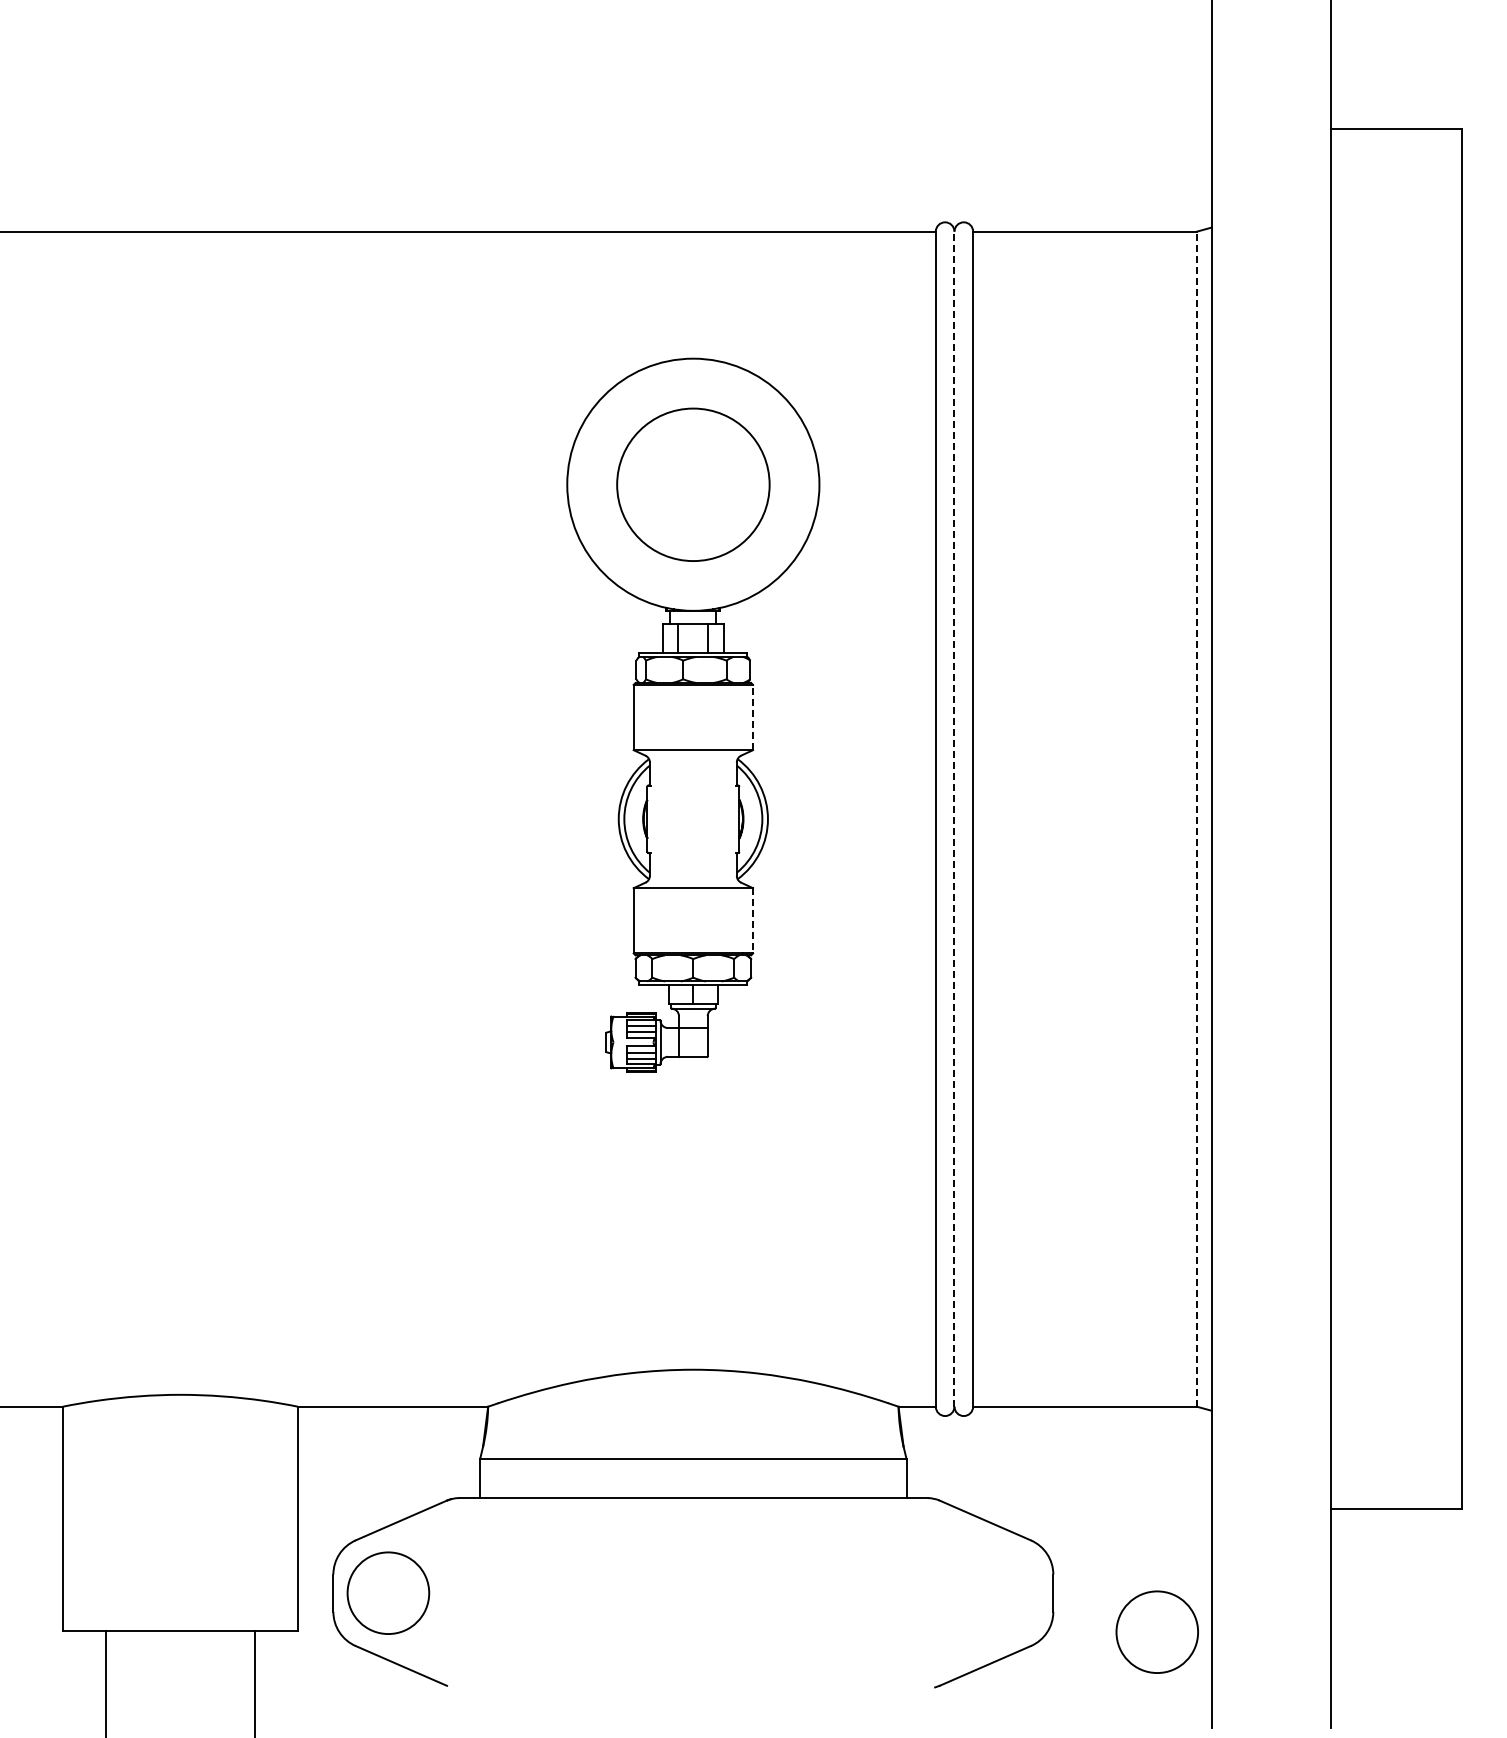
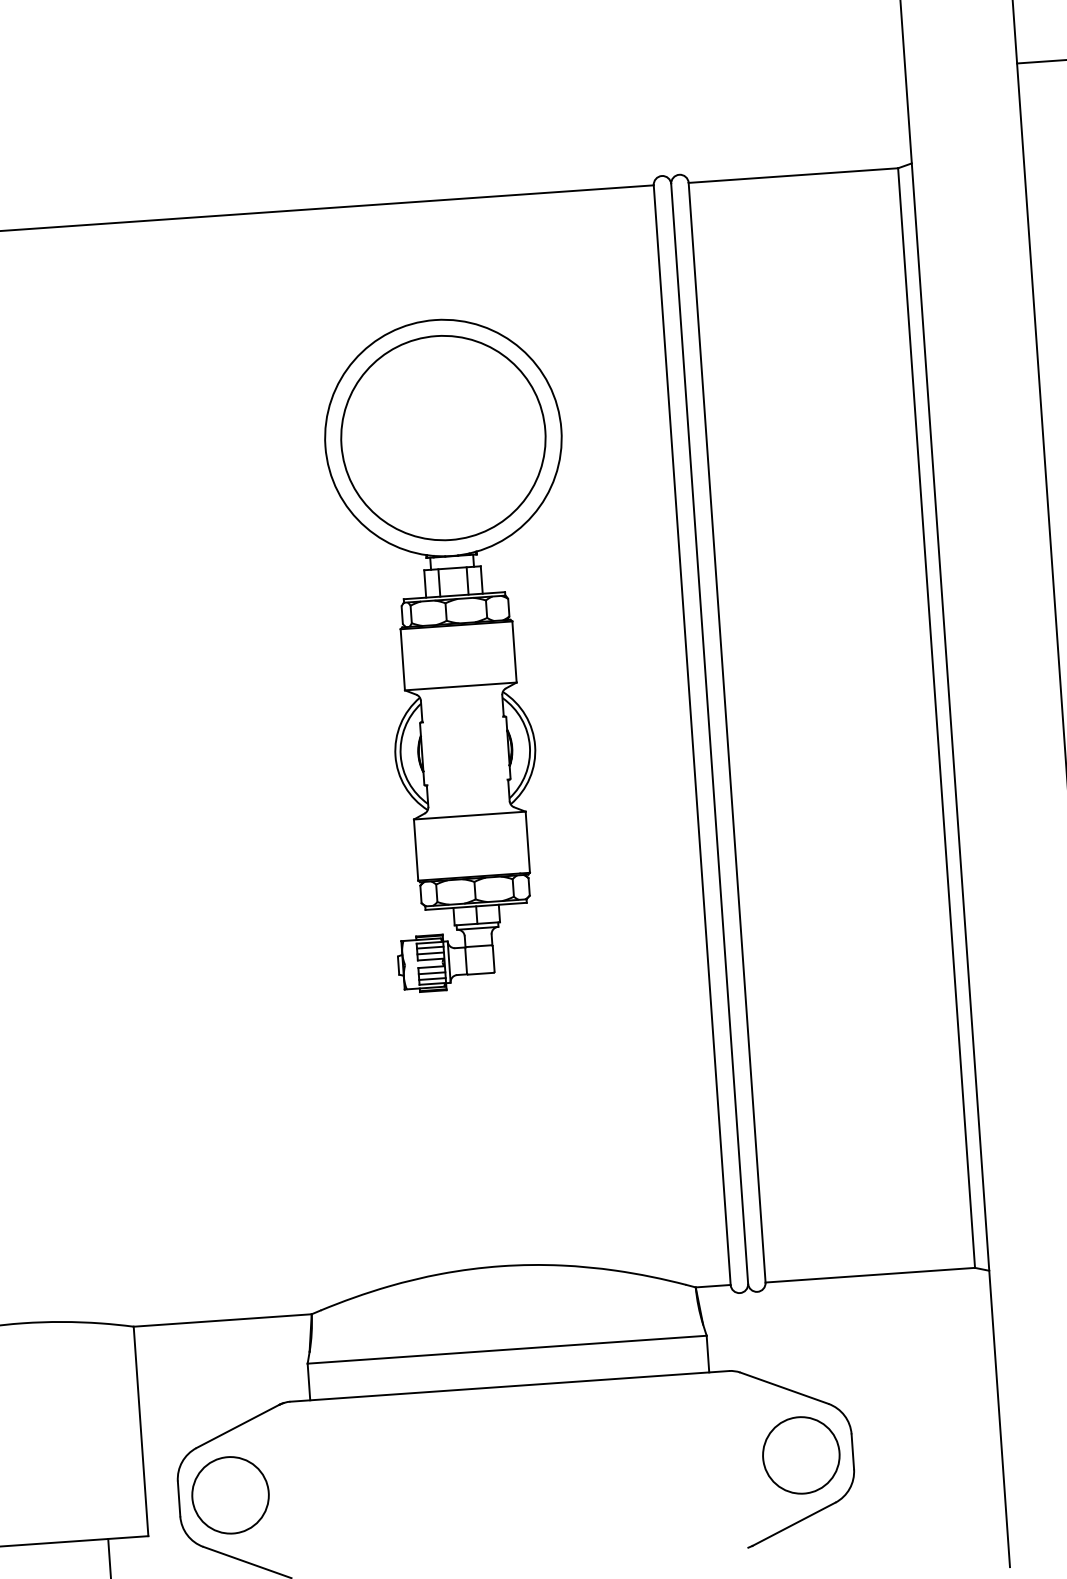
circle: (693, 484) -> (443, 437), size x1.43
line: (753, 717) -> (514, 651), dashed -> solid
line: (954, 819) -> (709, 734), dashed -> solid
line: (1196, 819) -> (936, 718), dashed -> solid
line: (753, 920) -> (528, 841), dashed -> solid
circle: (1156, 1631) -> (800, 1454), moved

